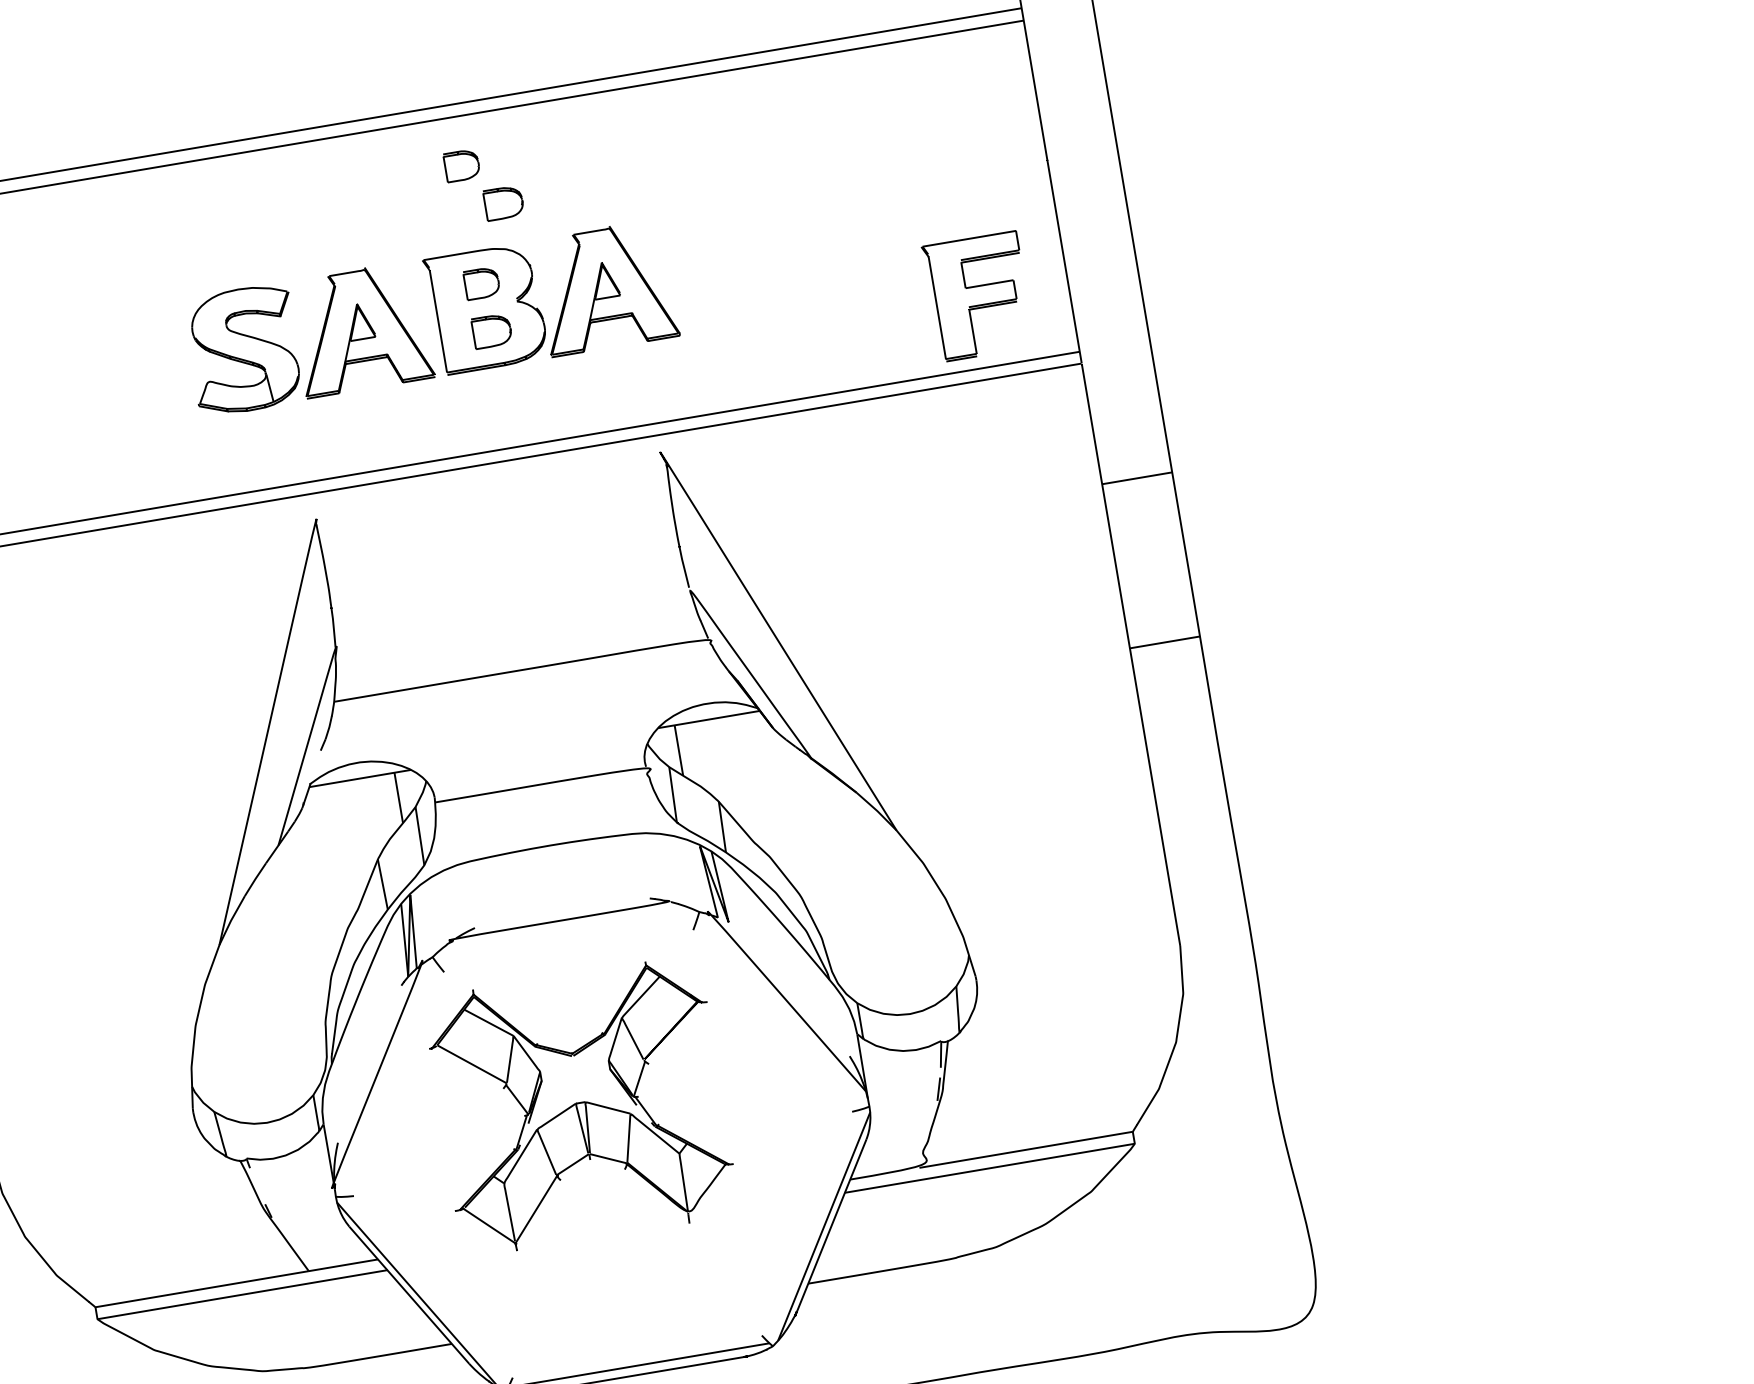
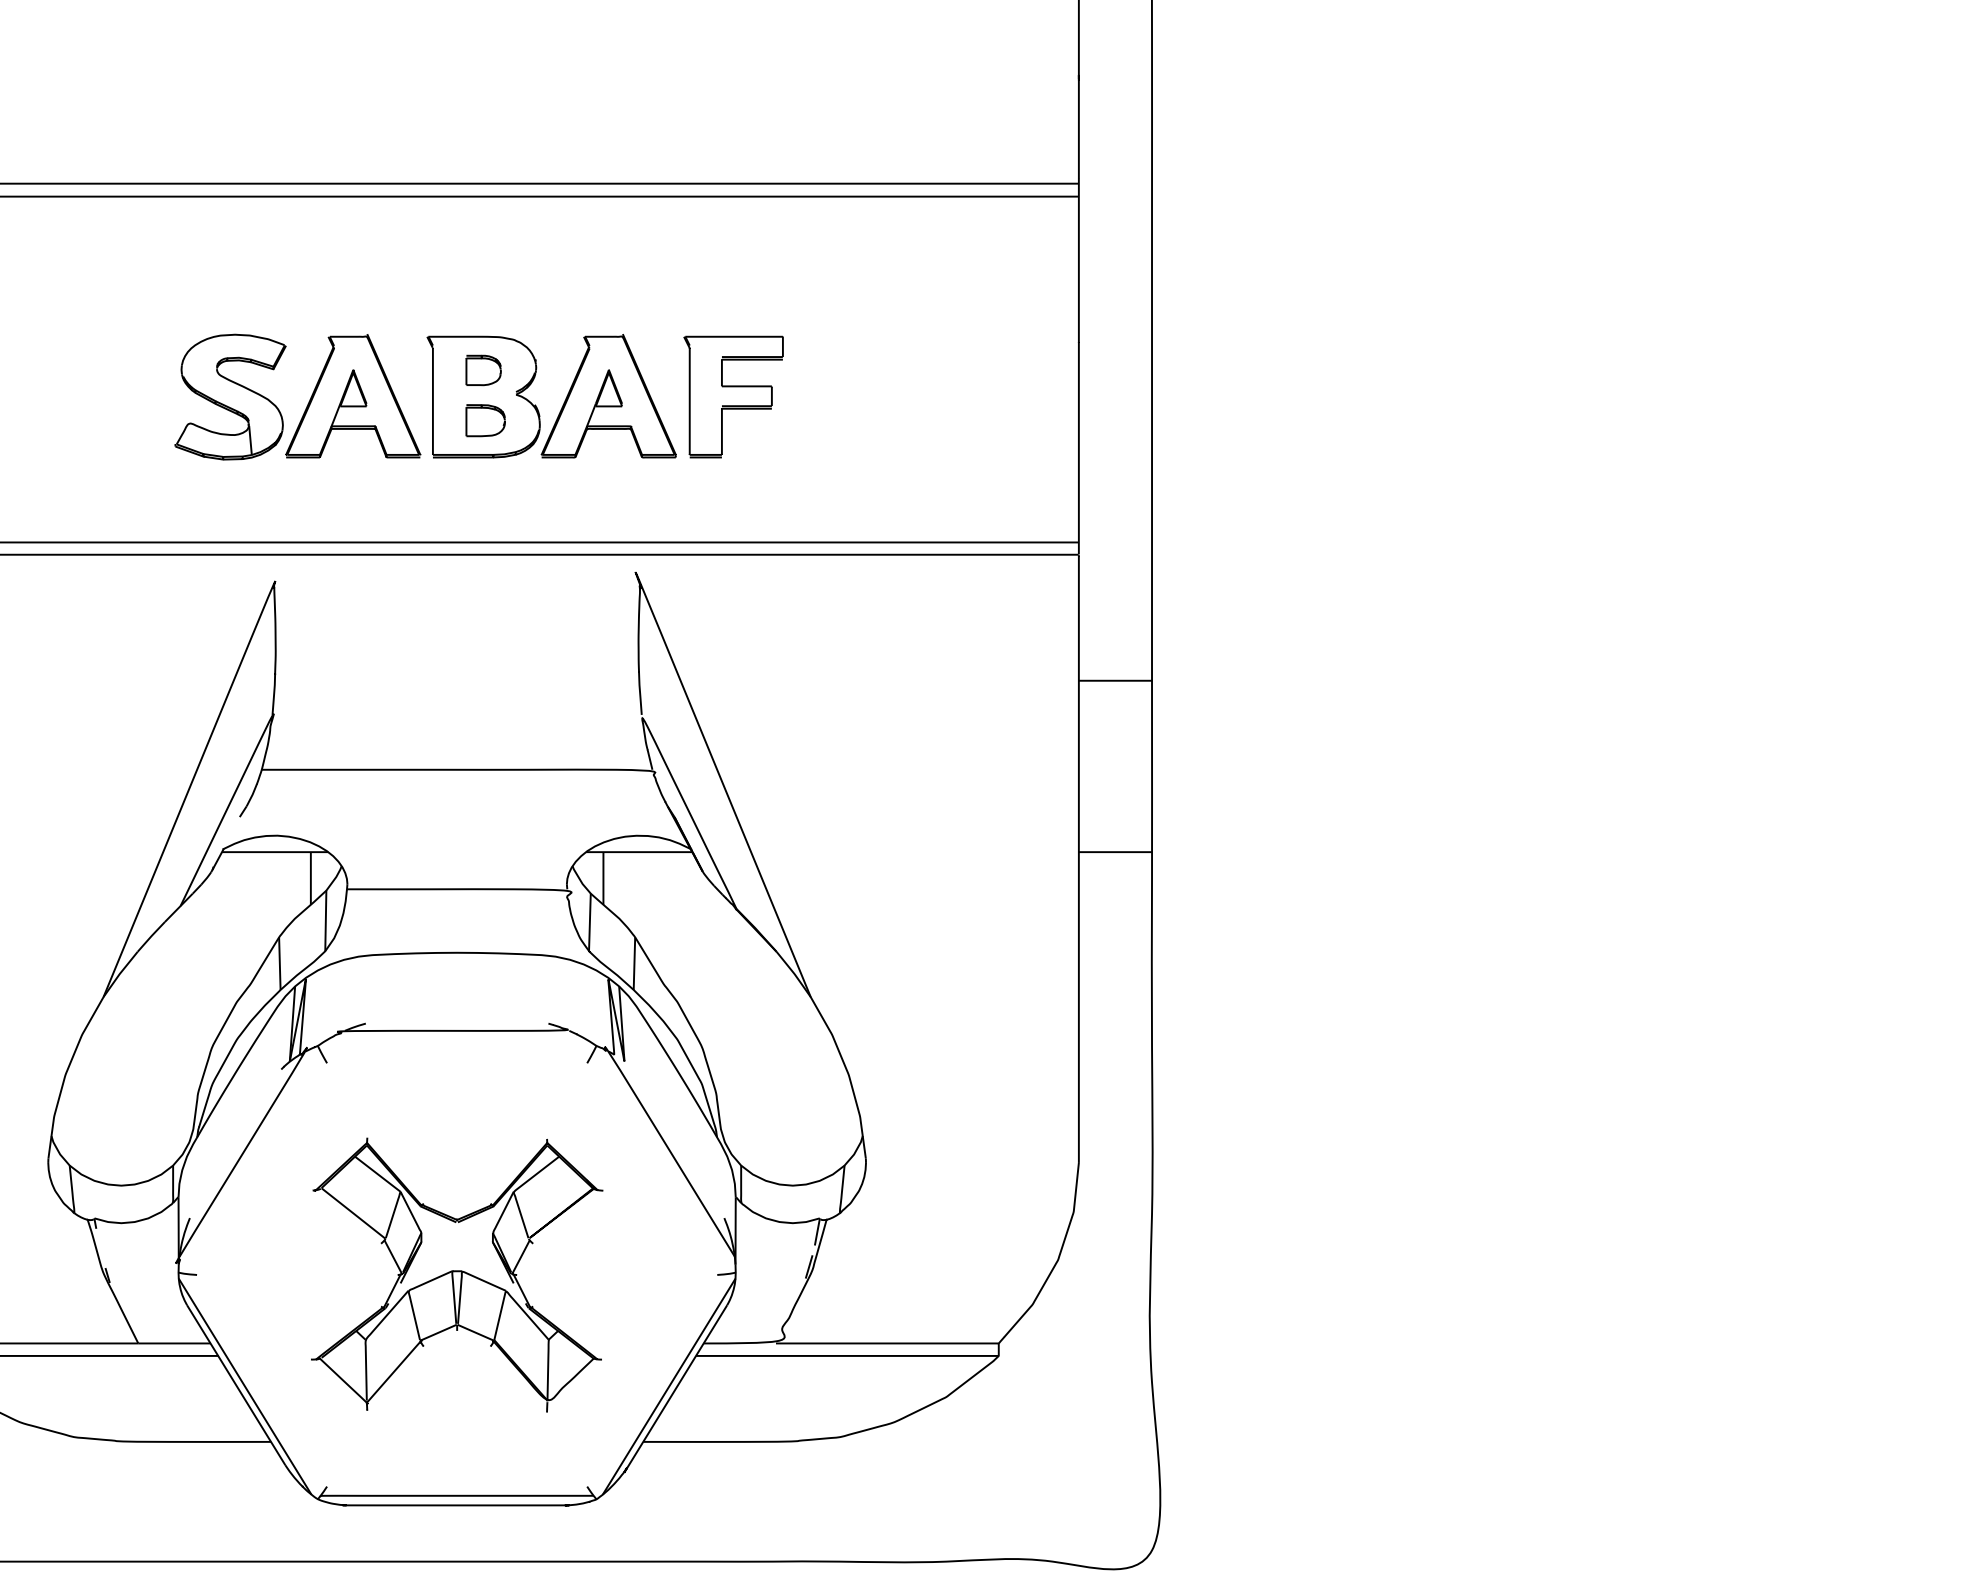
part: (461, 165) -> (483, 247), removed
part: (503, 203) -> (519, 292), removed
part: (978, 296) -> (733, 396), moved
part: (581, 1105) -> (457, 1274), moved

